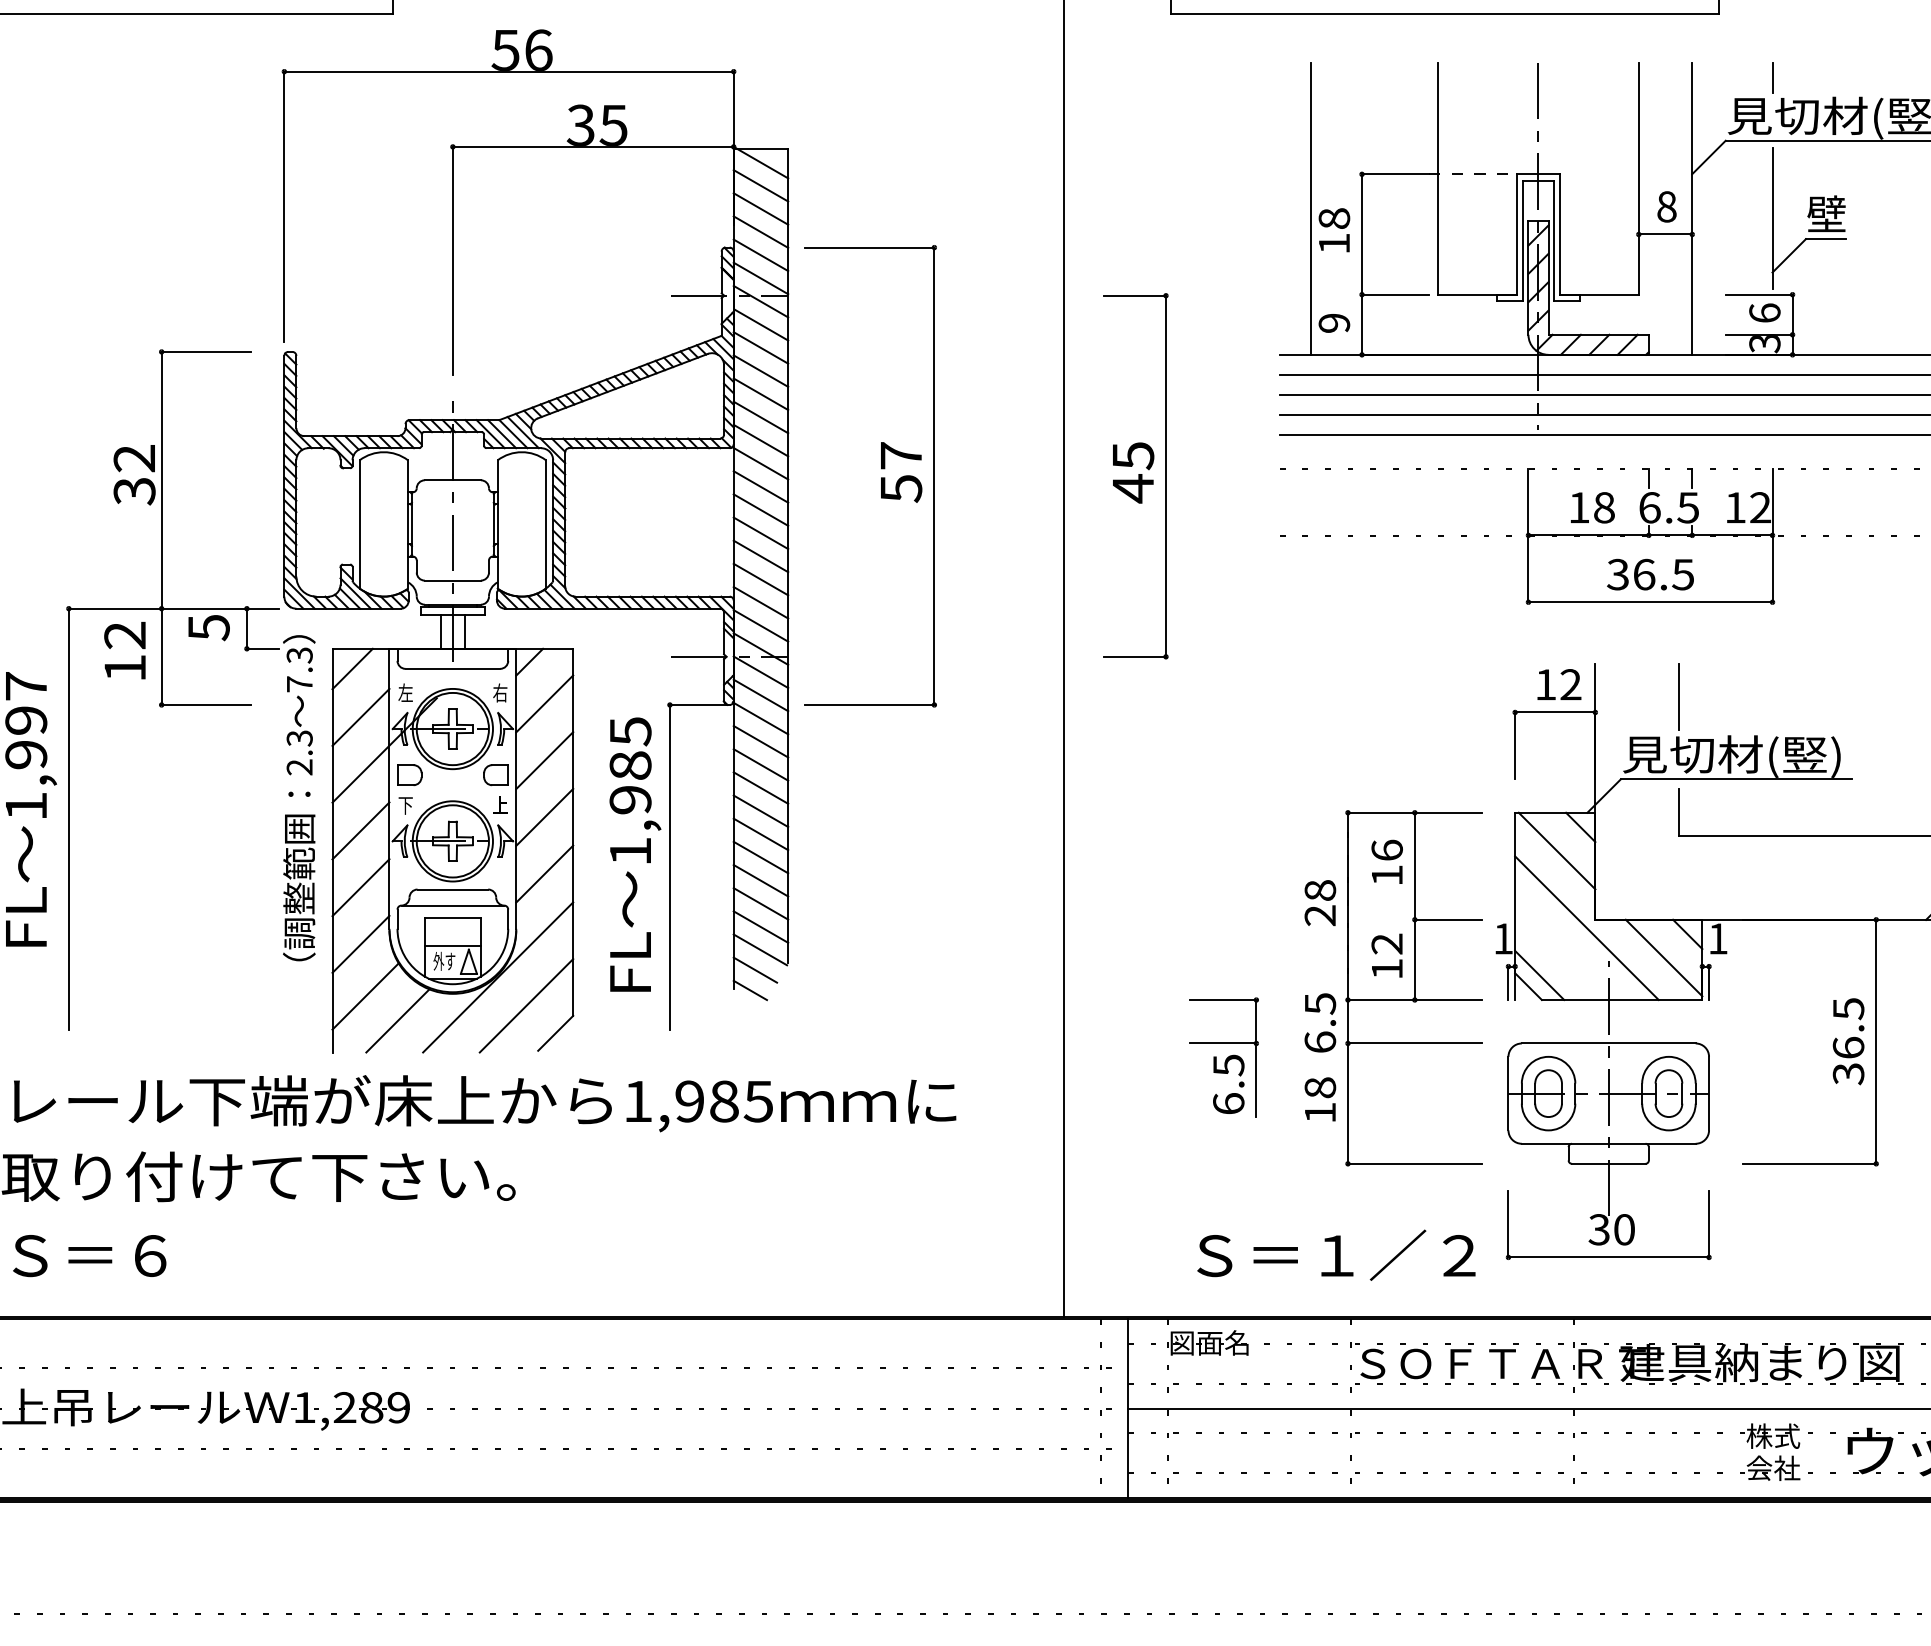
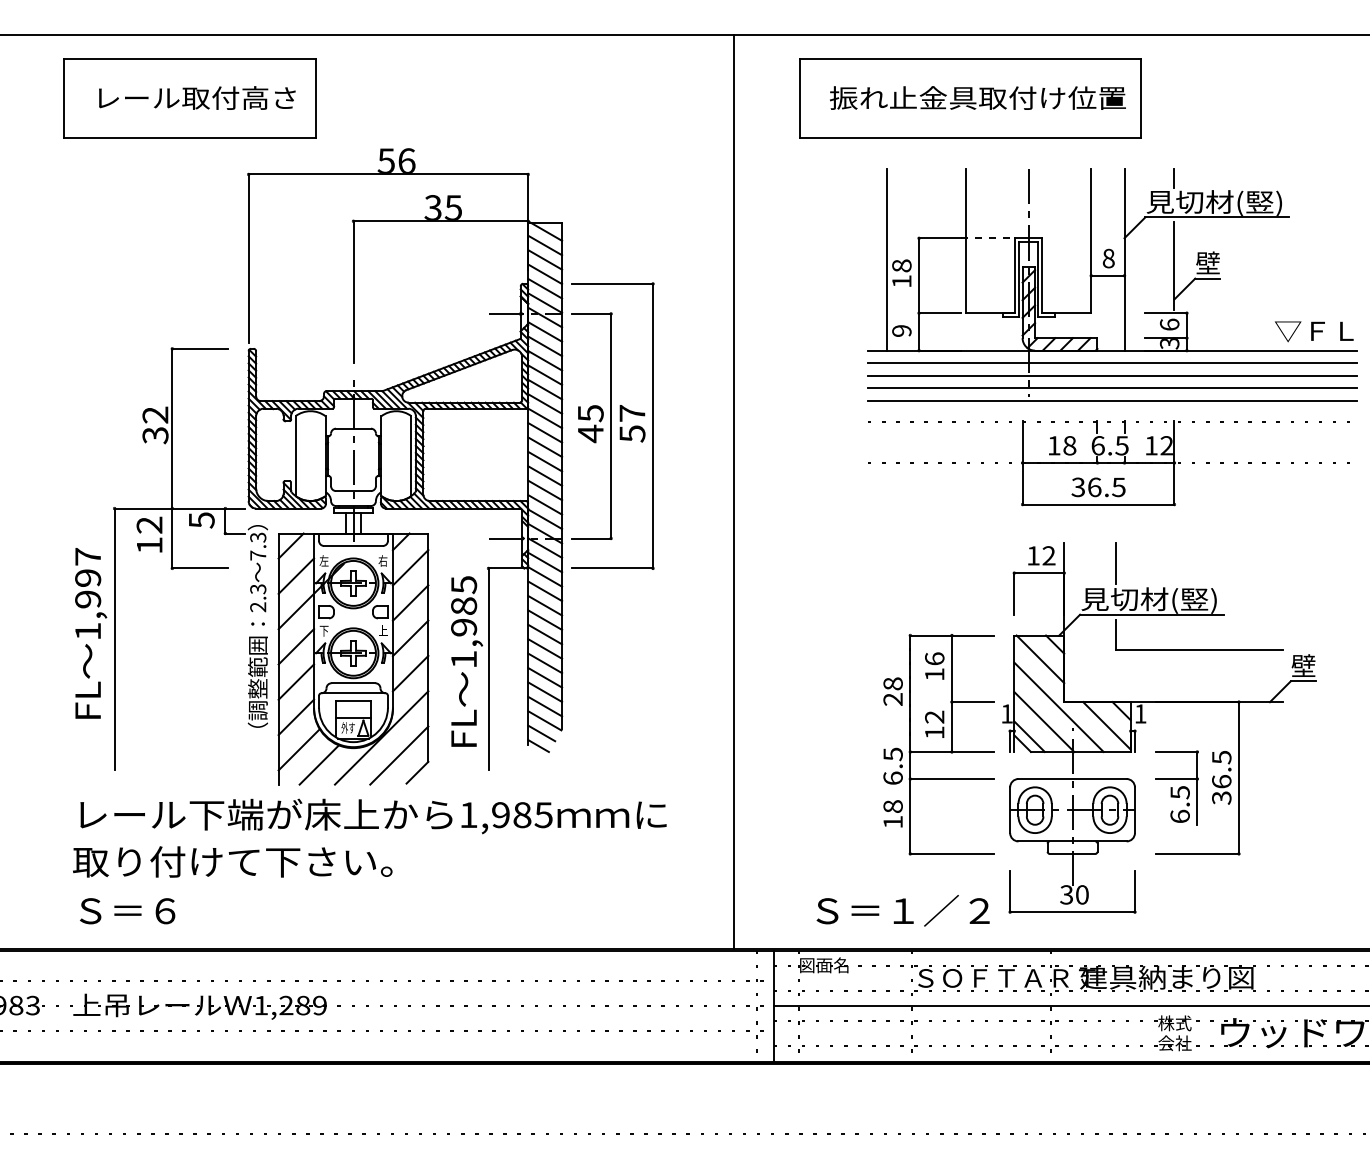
part: (1134, 475) -> (591, 425), moved
line: (1563, 951) -> (1044, 721), added
part: (1222, 1057) -> (1176, 787), moved

